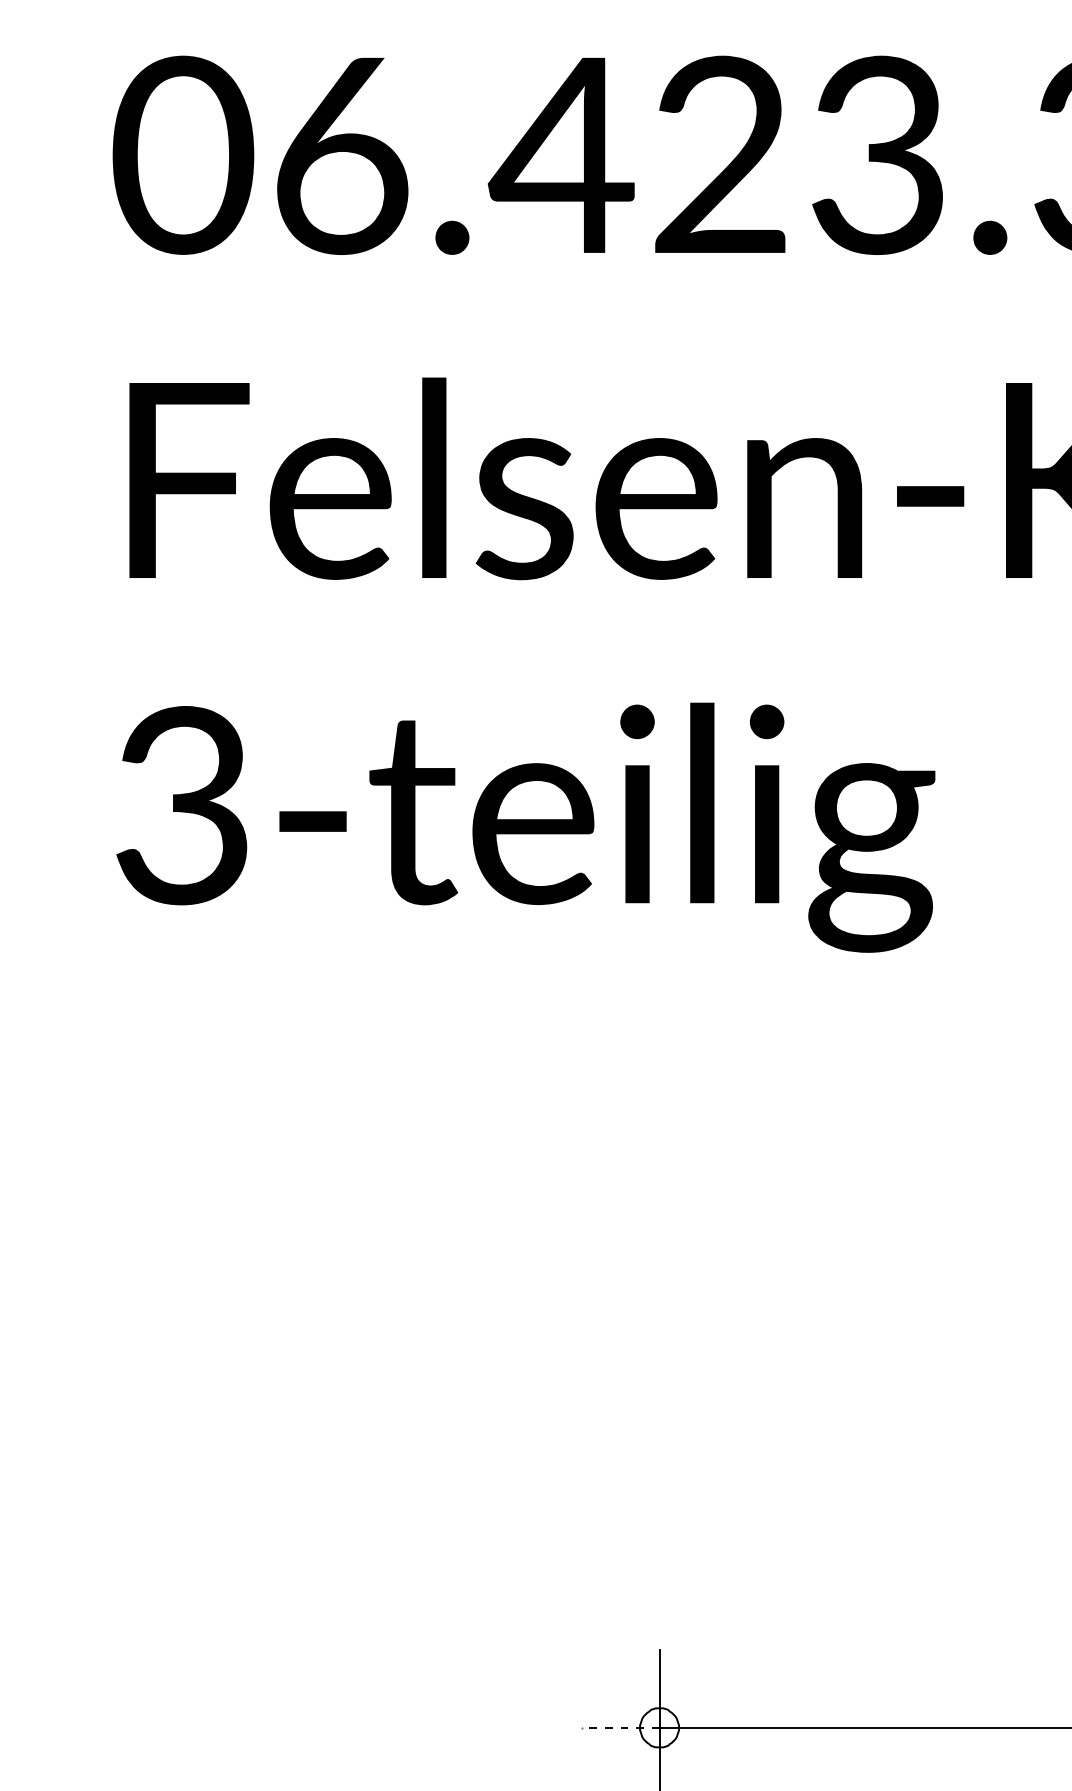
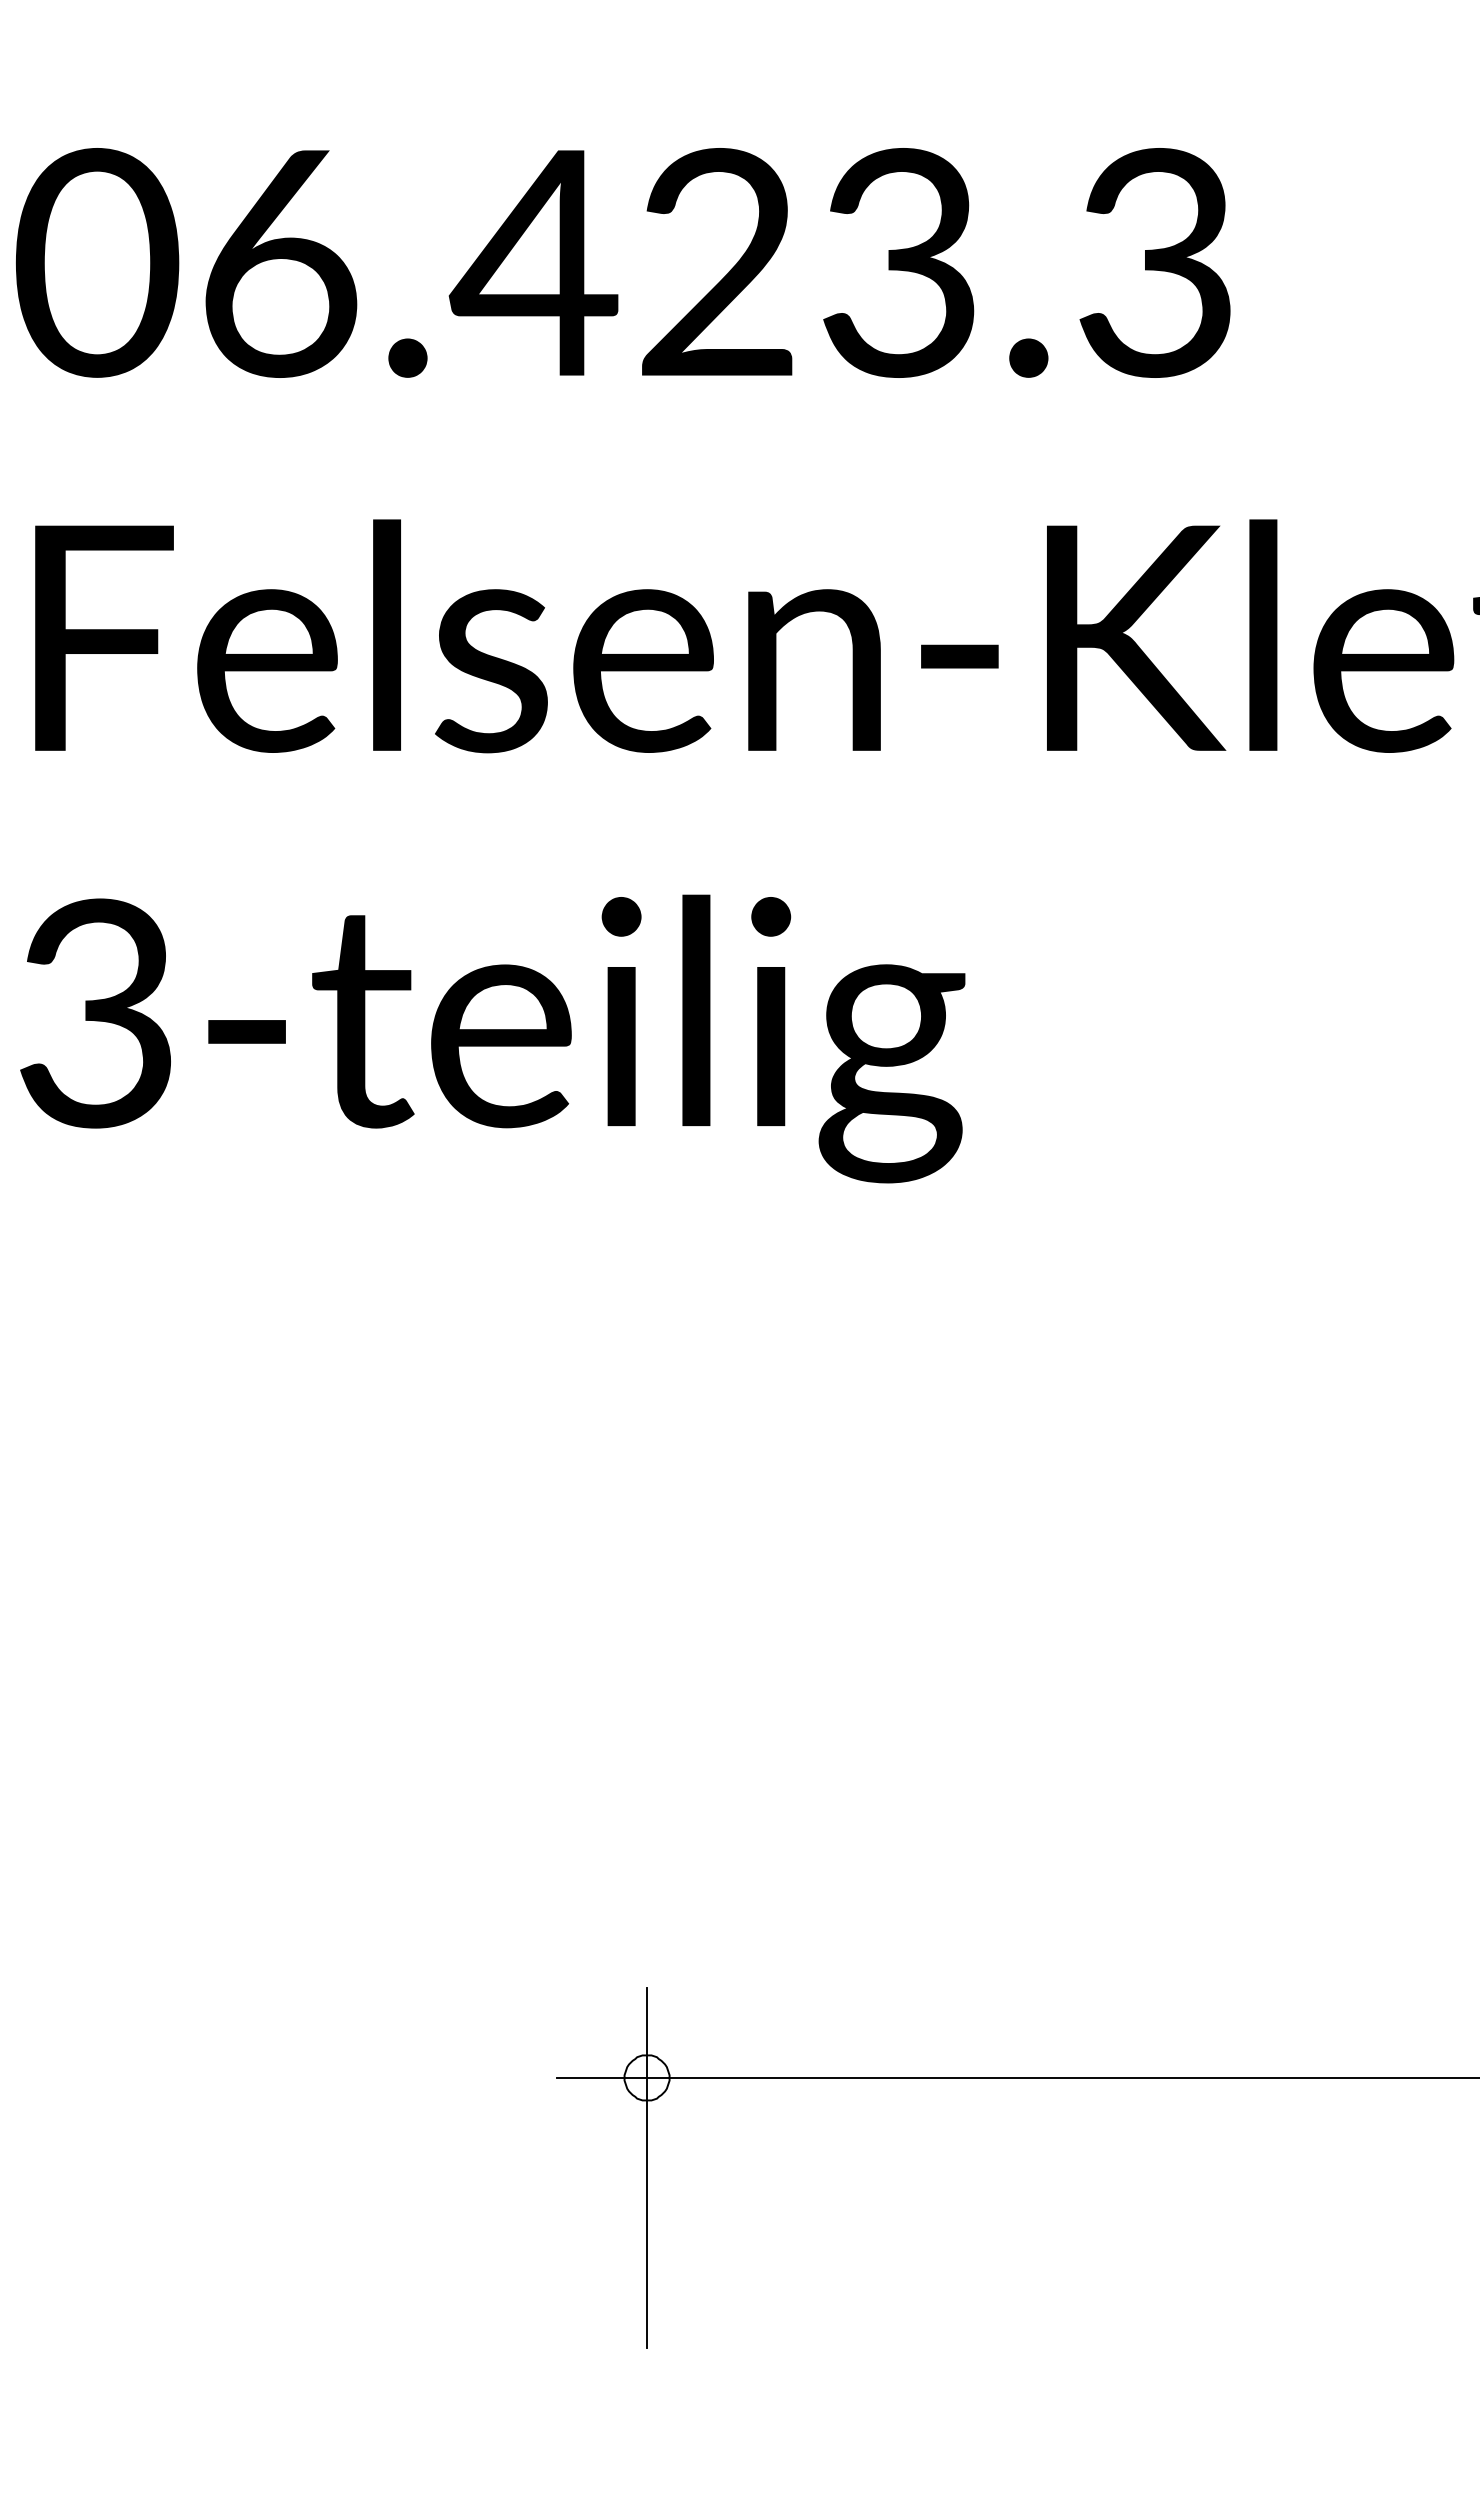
line: (620, 1727) -> (601, 2077), dashed -> solid

